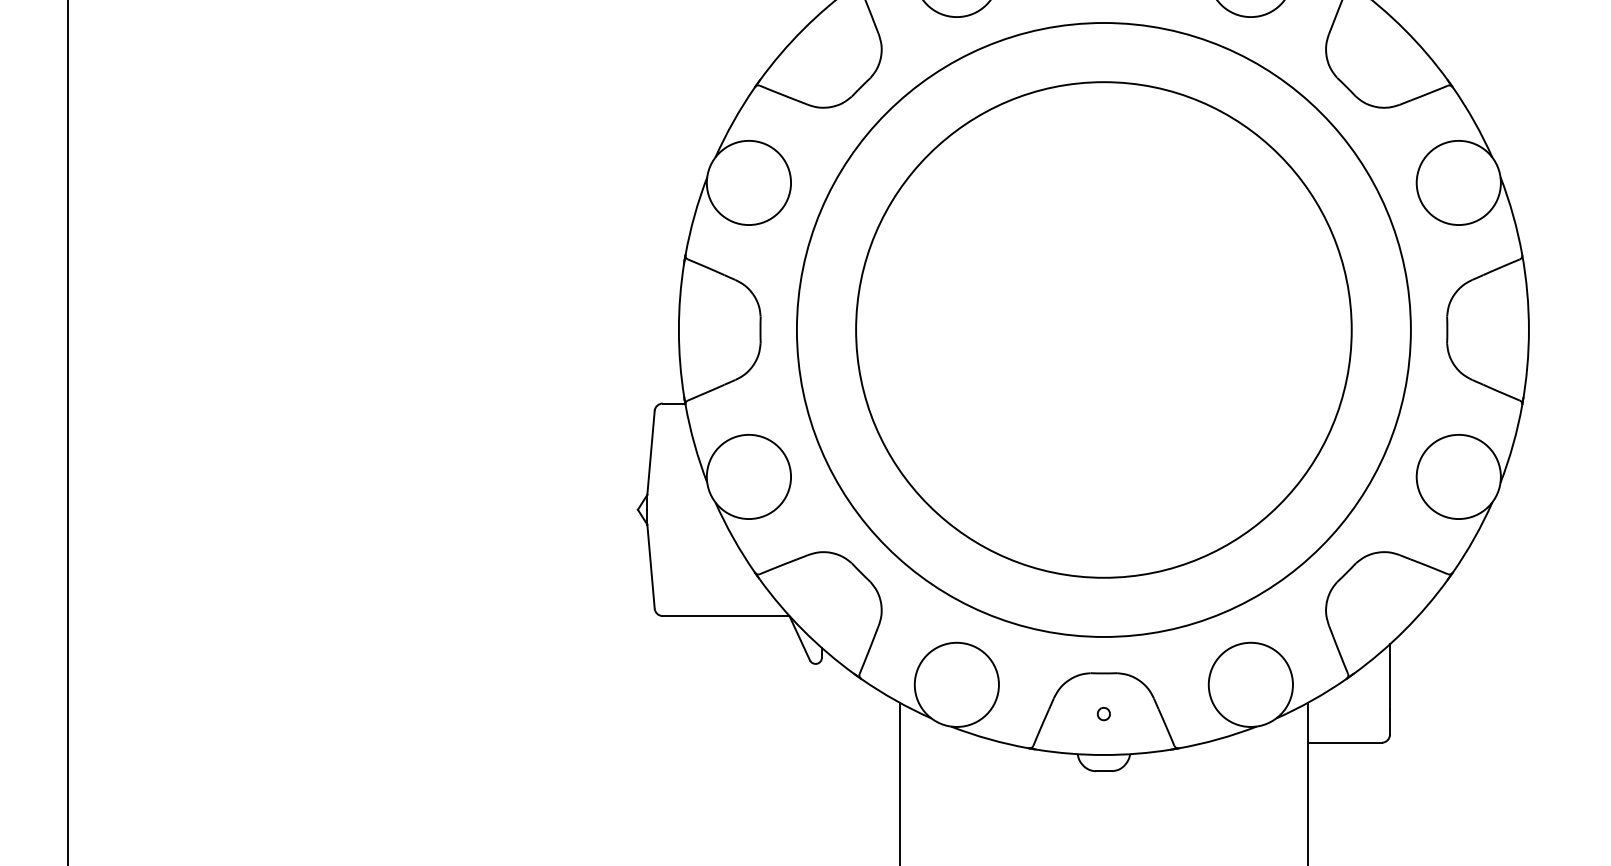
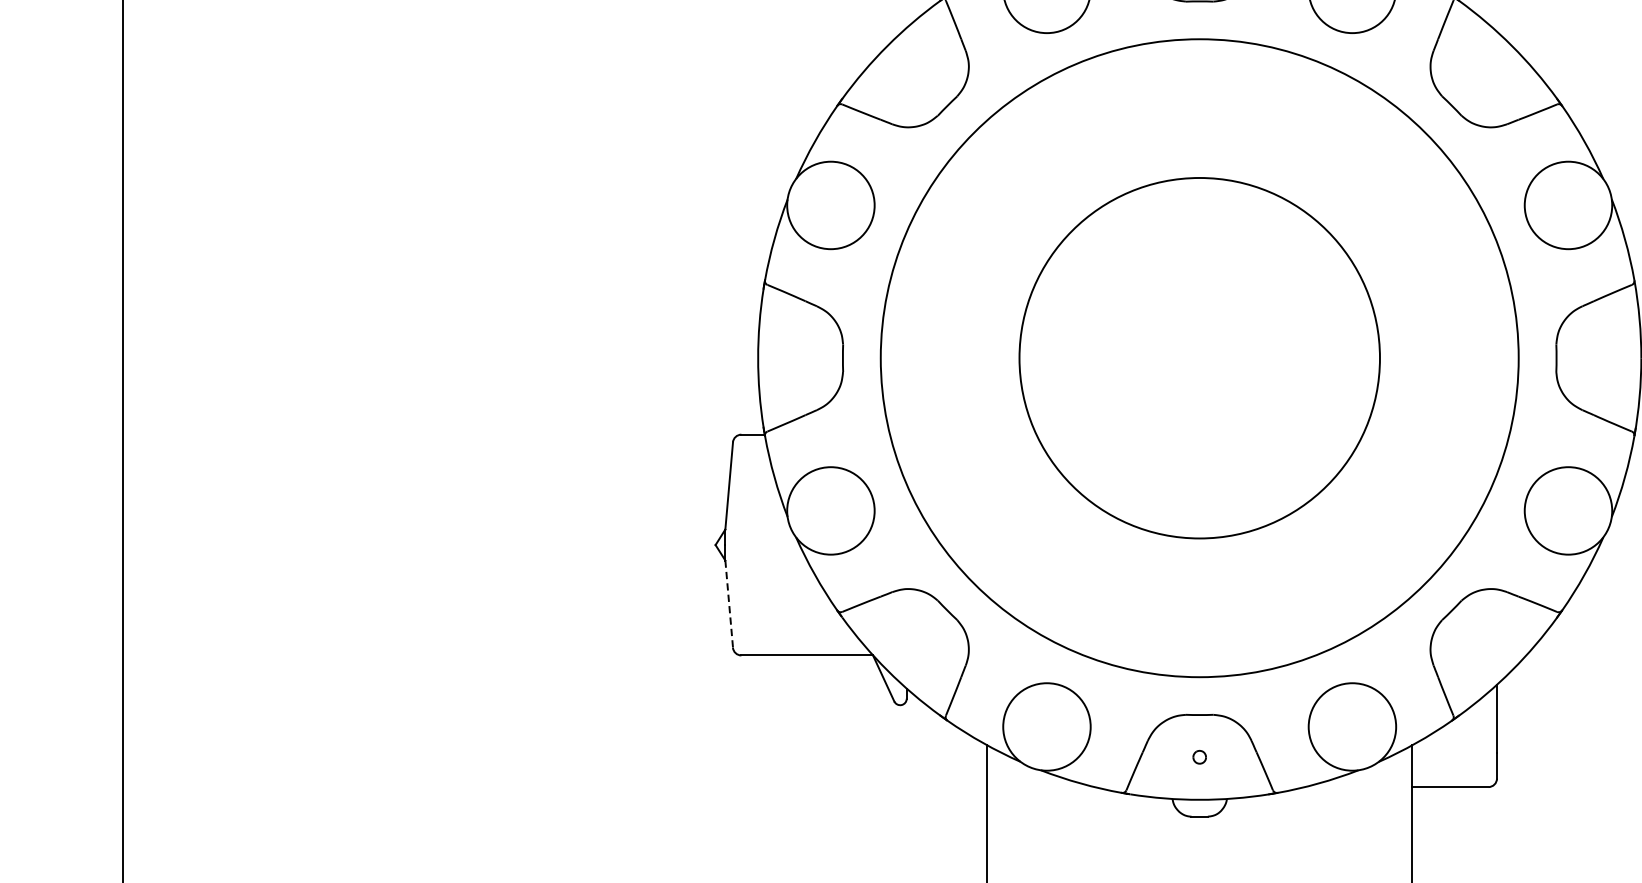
circle: (1103, 329) -> (1199, 357), size x0.7
line: (651, 567) -> (729, 605), solid -> dashed

